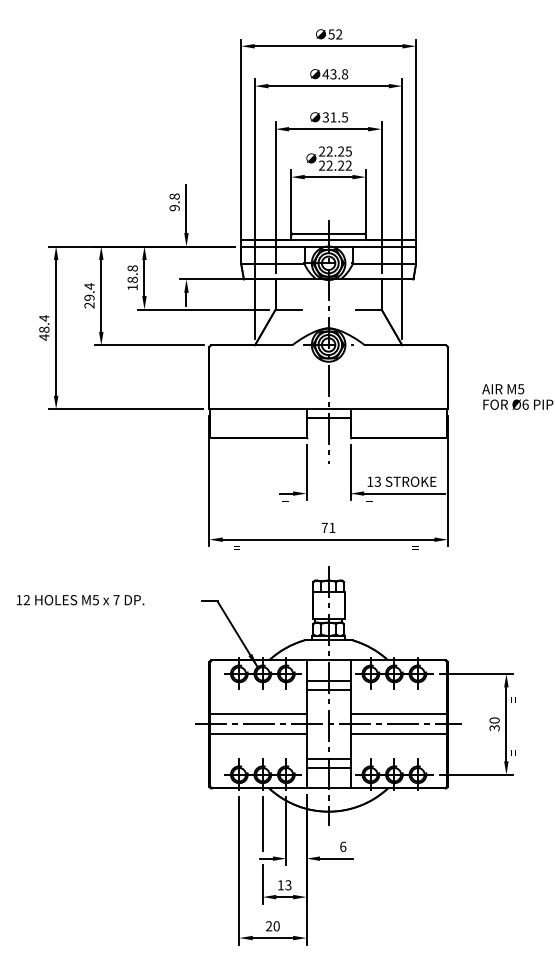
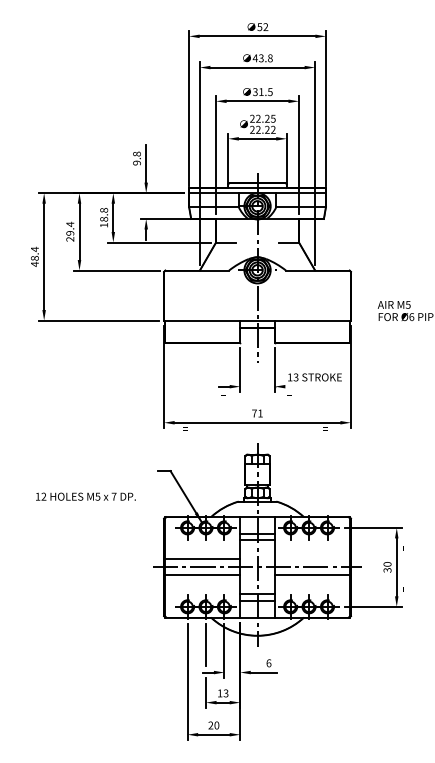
line: (404, 493) -> (316, 386), removed
text: (80, 600) -> (85, 497), moved
line: (398, 714) -> (312, 559), removed

